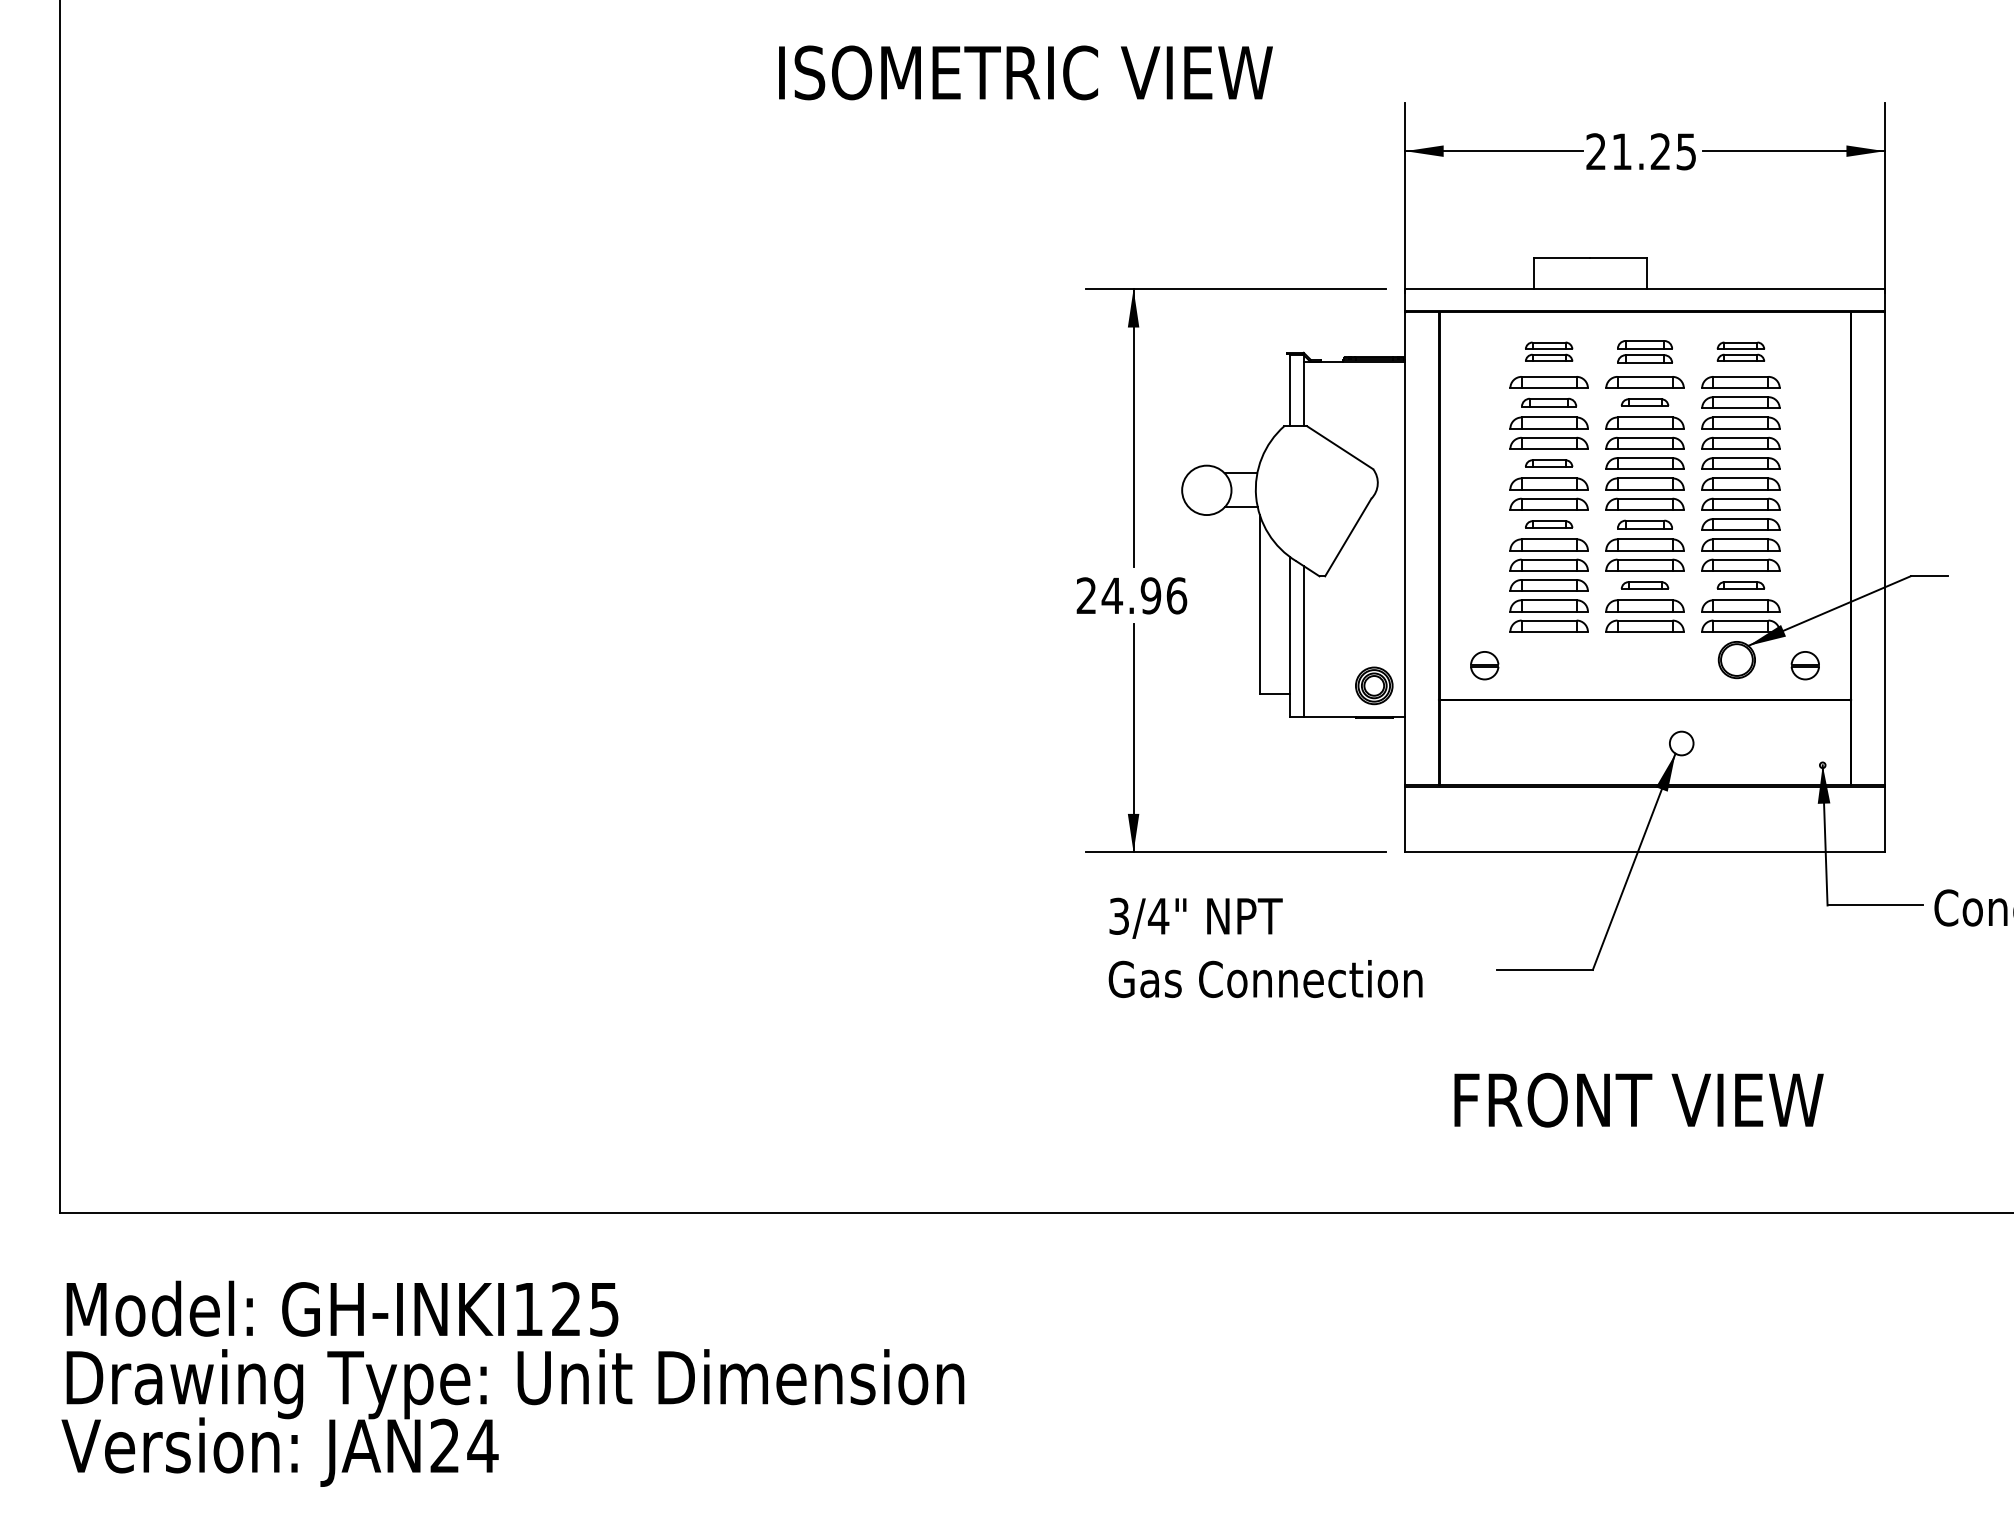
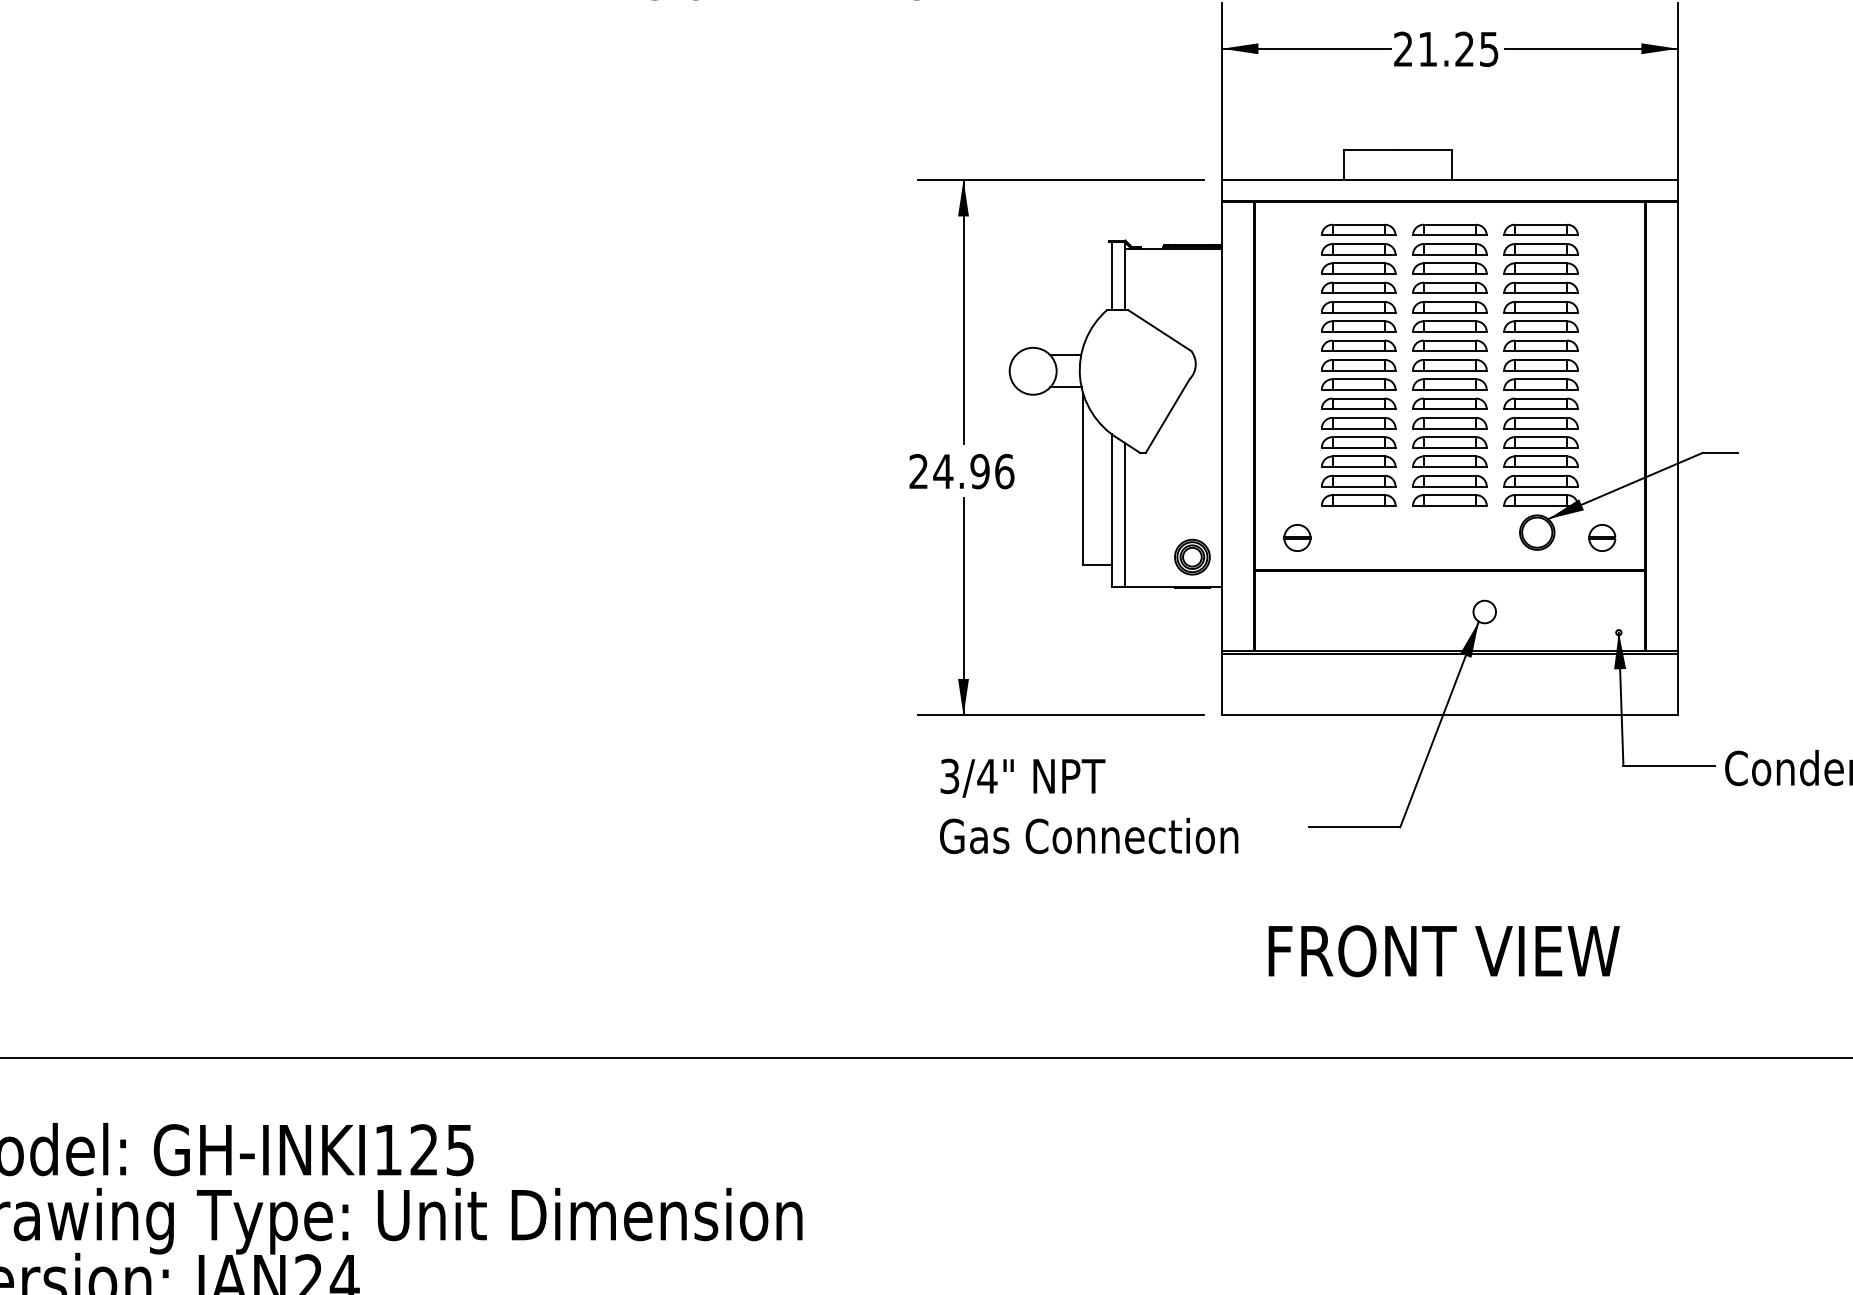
part: (1548, 351) -> (1358, 239), size x1.67
part: (1644, 351) -> (1449, 239), size x1.43
part: (1740, 351) -> (1540, 239), size x1.67
part: (1548, 402) -> (1358, 287), size x1.43
part: (1644, 402) -> (1449, 287), size x1.67
part: (1548, 463) -> (1358, 345), size x1.67
part: (1548, 524) -> (1358, 403), size x1.67
part: (1644, 524) -> (1449, 403), size x1.43
part: (1644, 585) -> (1449, 461), size x1.67
part: (1740, 585) -> (1540, 461), size x1.67

